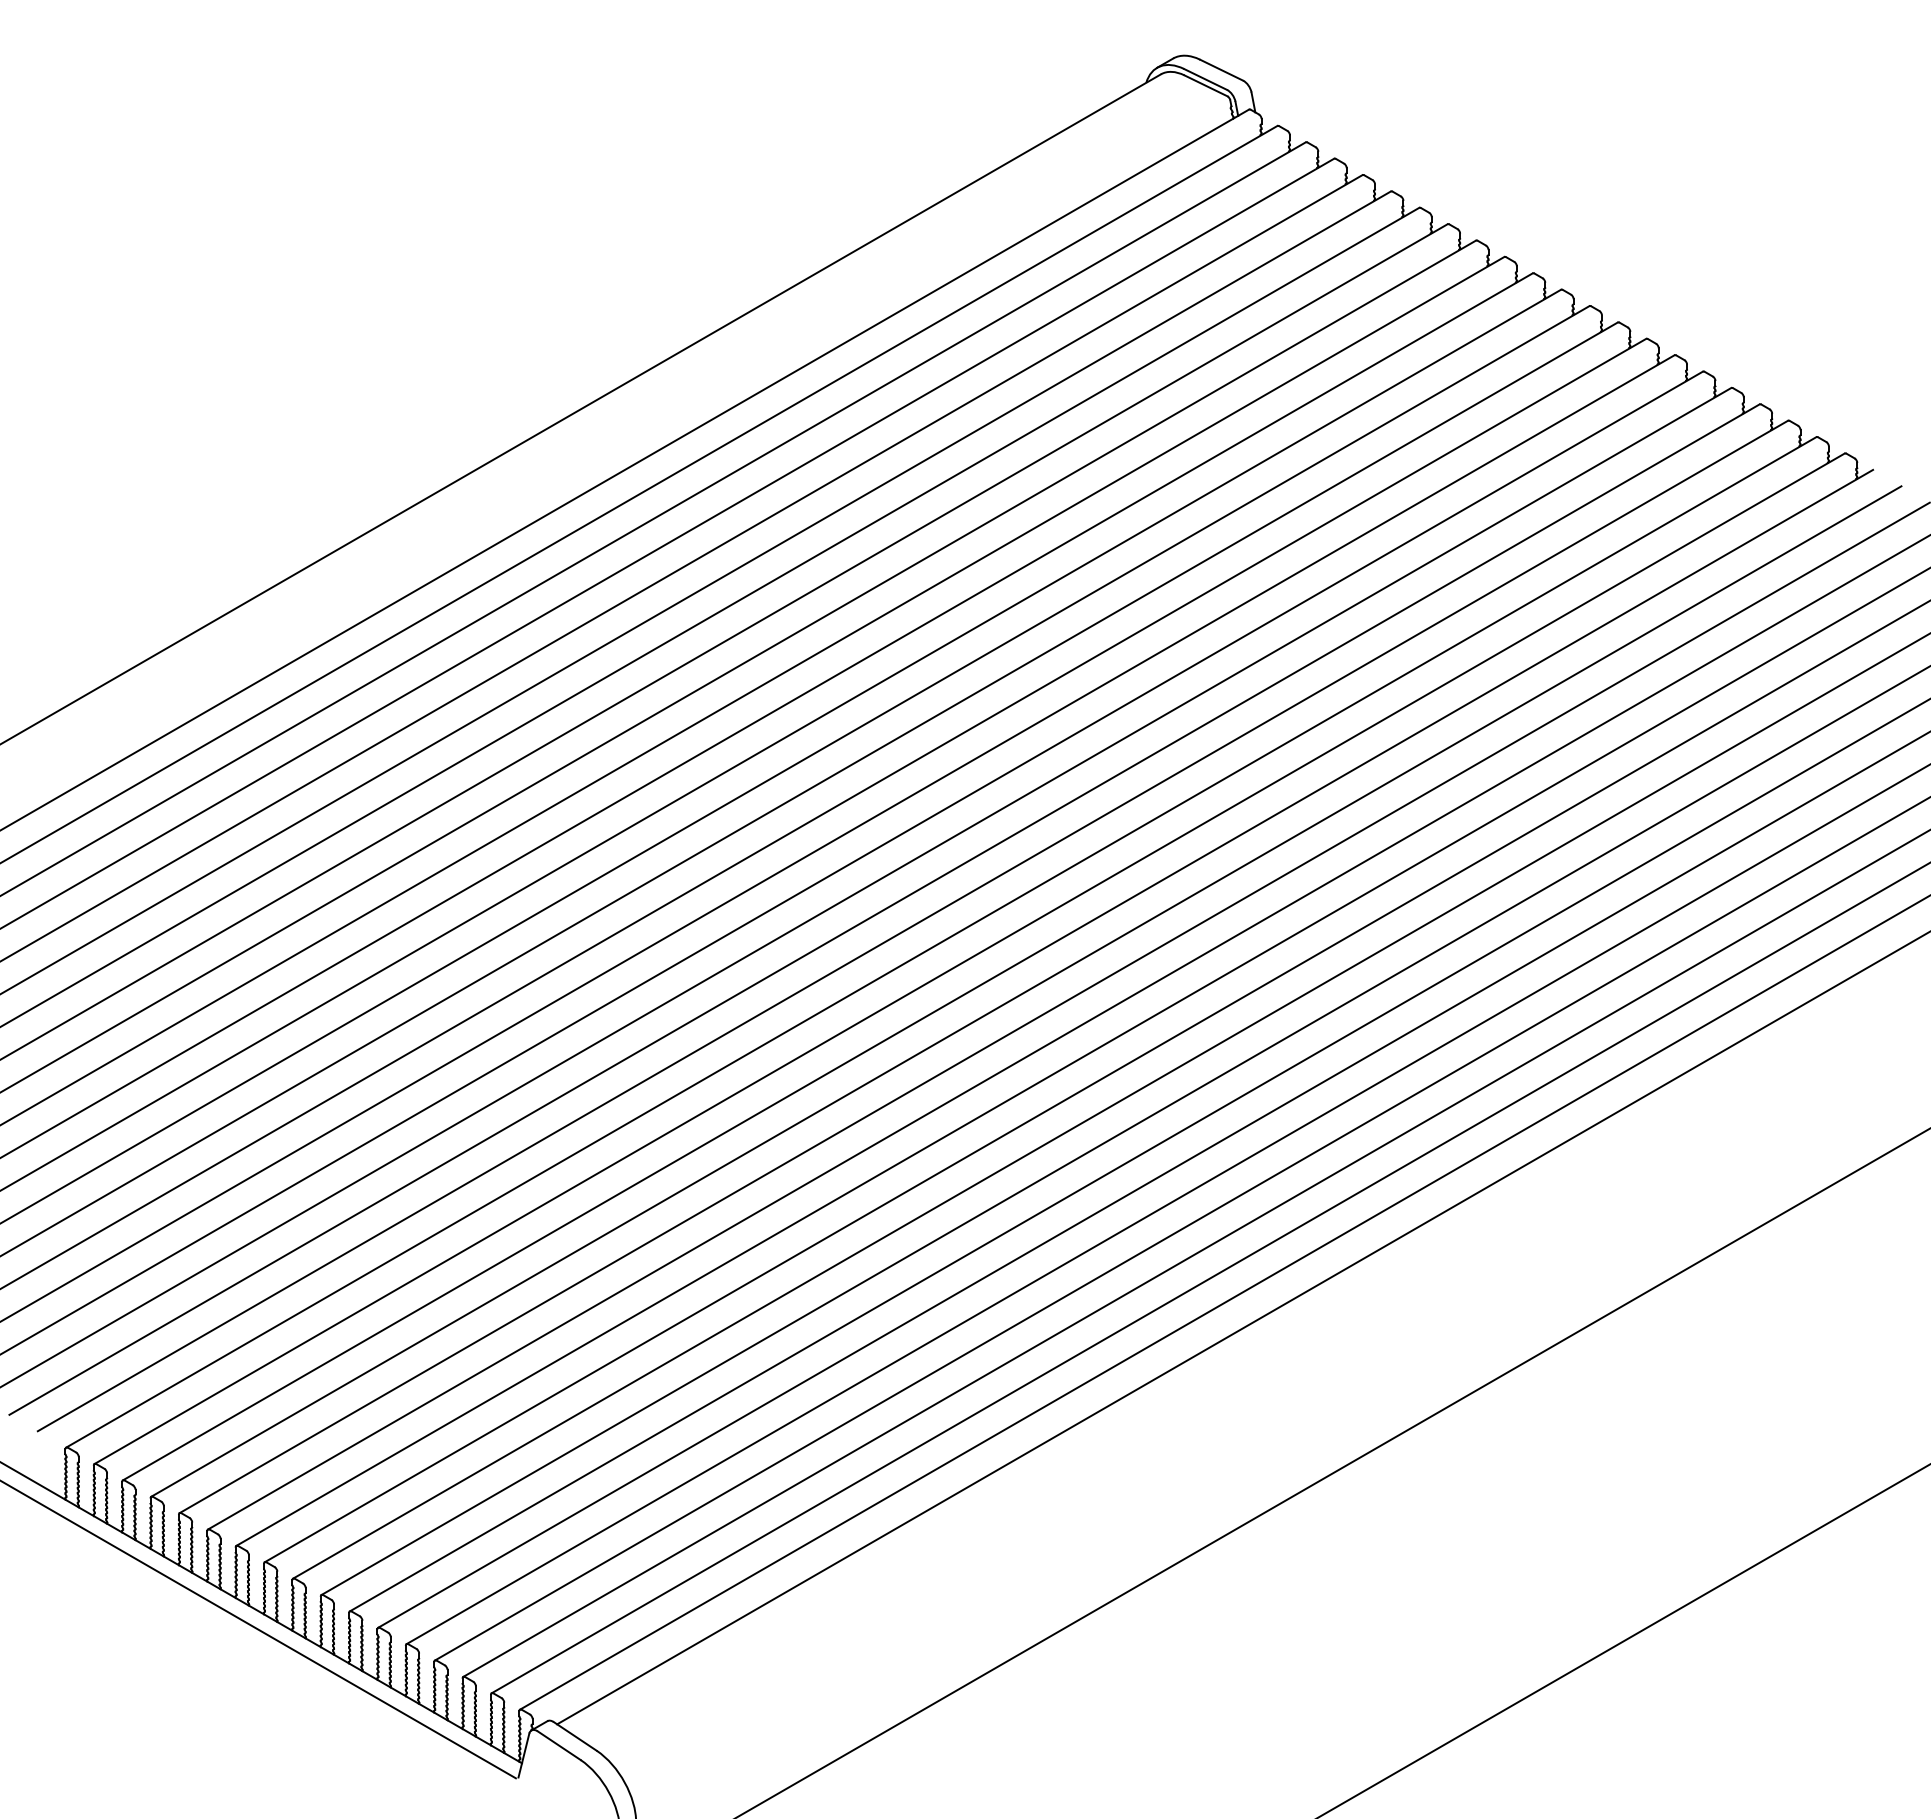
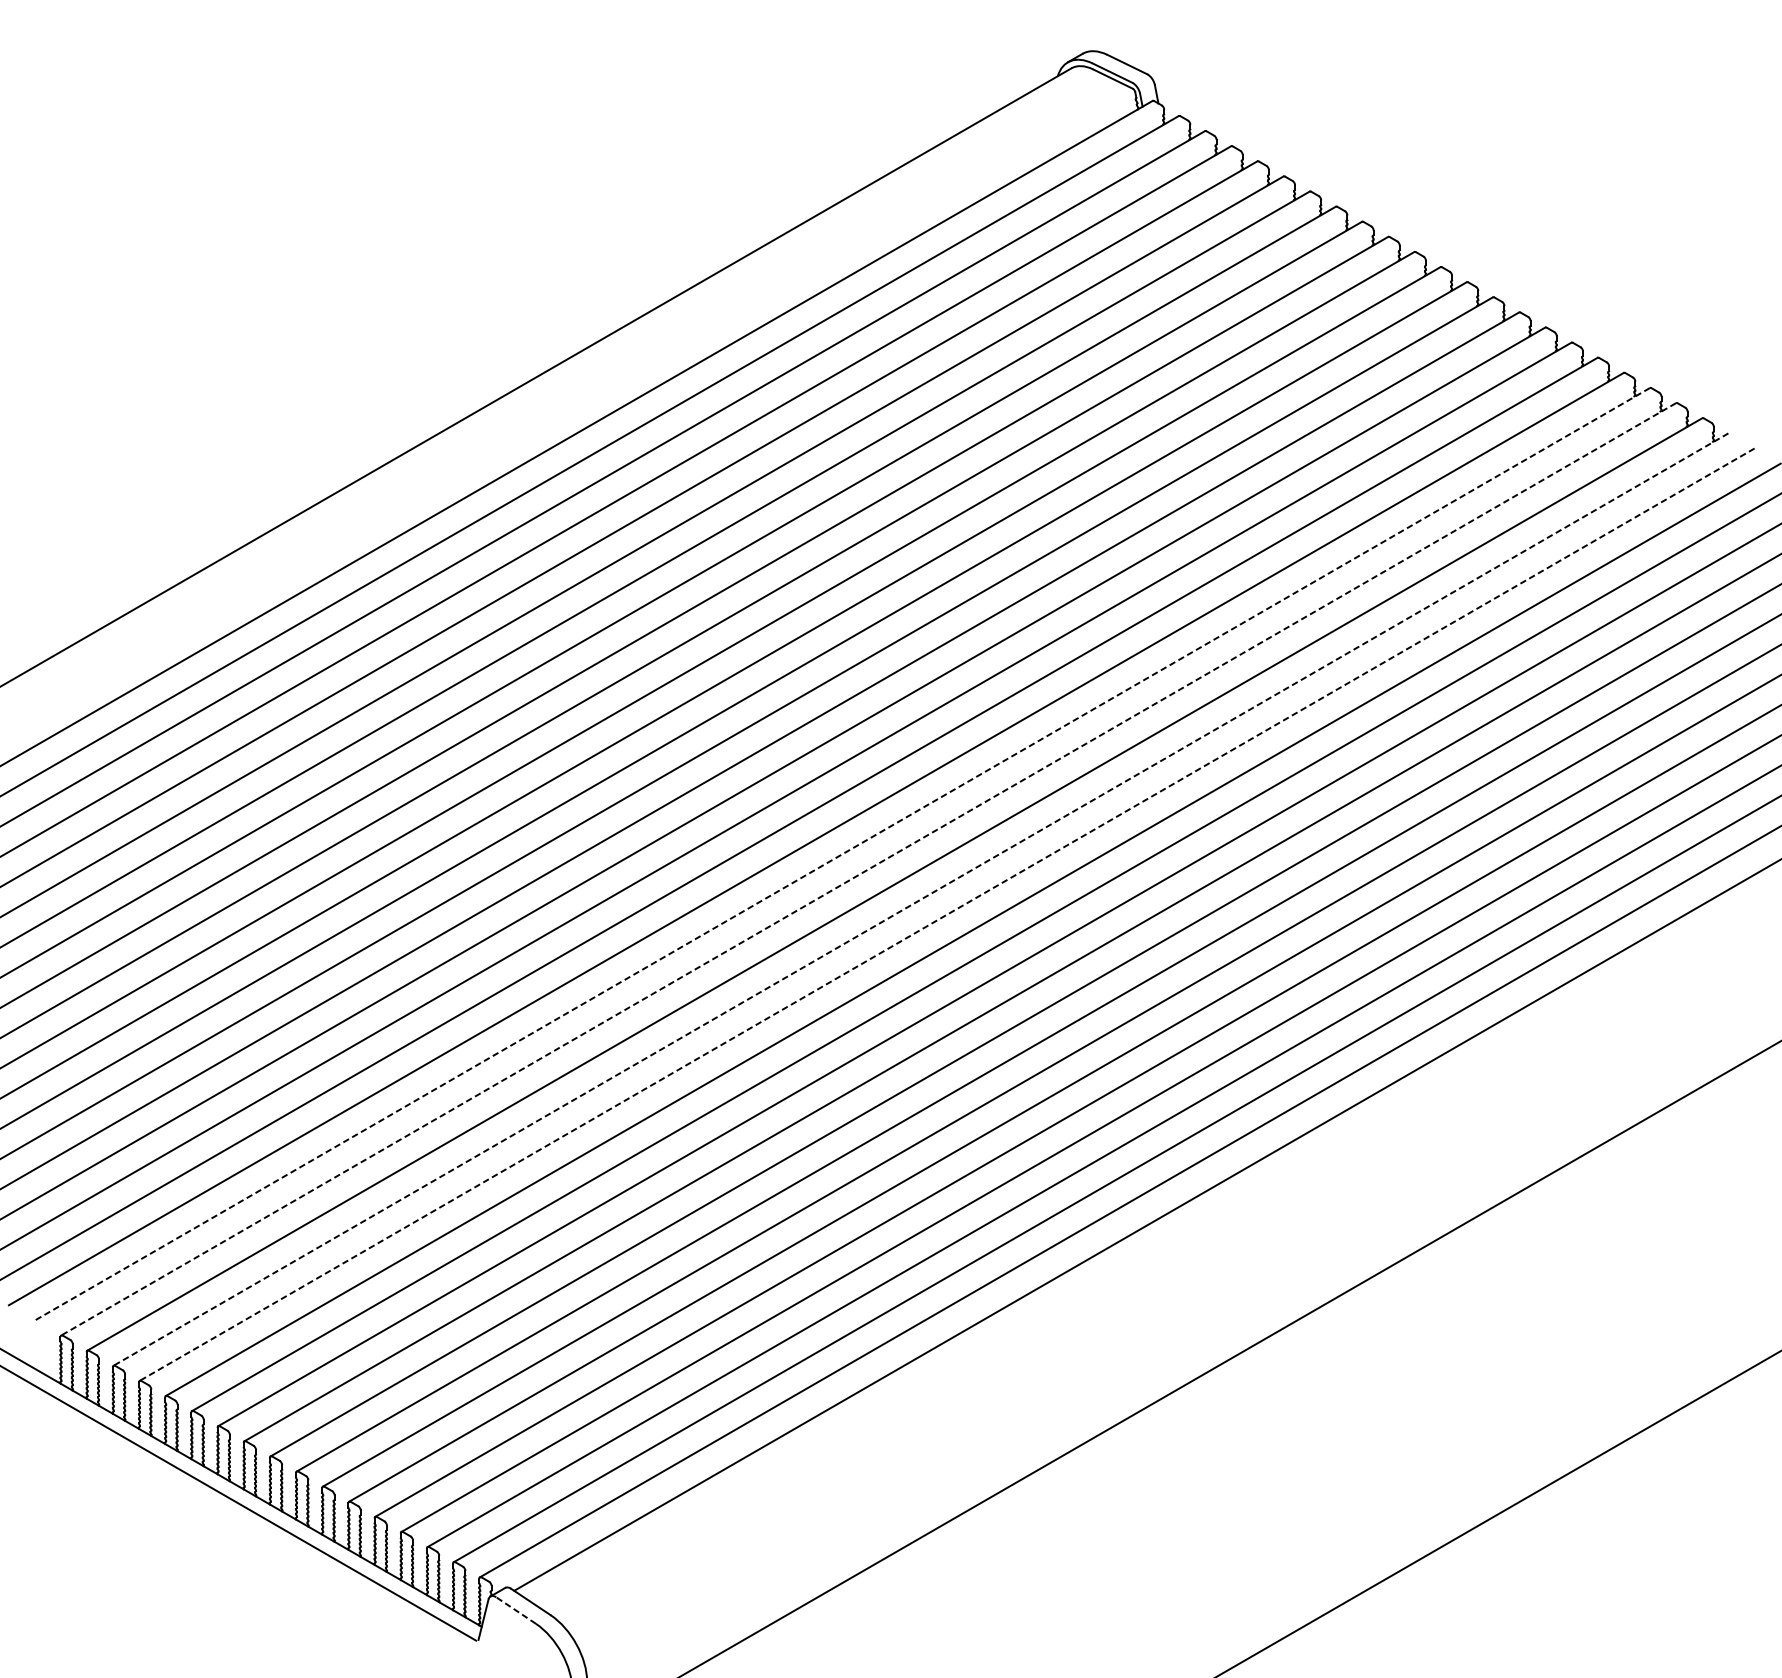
line: (912, 926) -> (842, 854), solid -> dashed
line: (940, 942) -> (867, 869), solid -> dashed
line: (997, 975) -> (920, 899), solid -> dashed
line: (1025, 991) -> (946, 914), solid -> dashed
line: (559, 1745) -> (516, 1610), solid -> dashed

